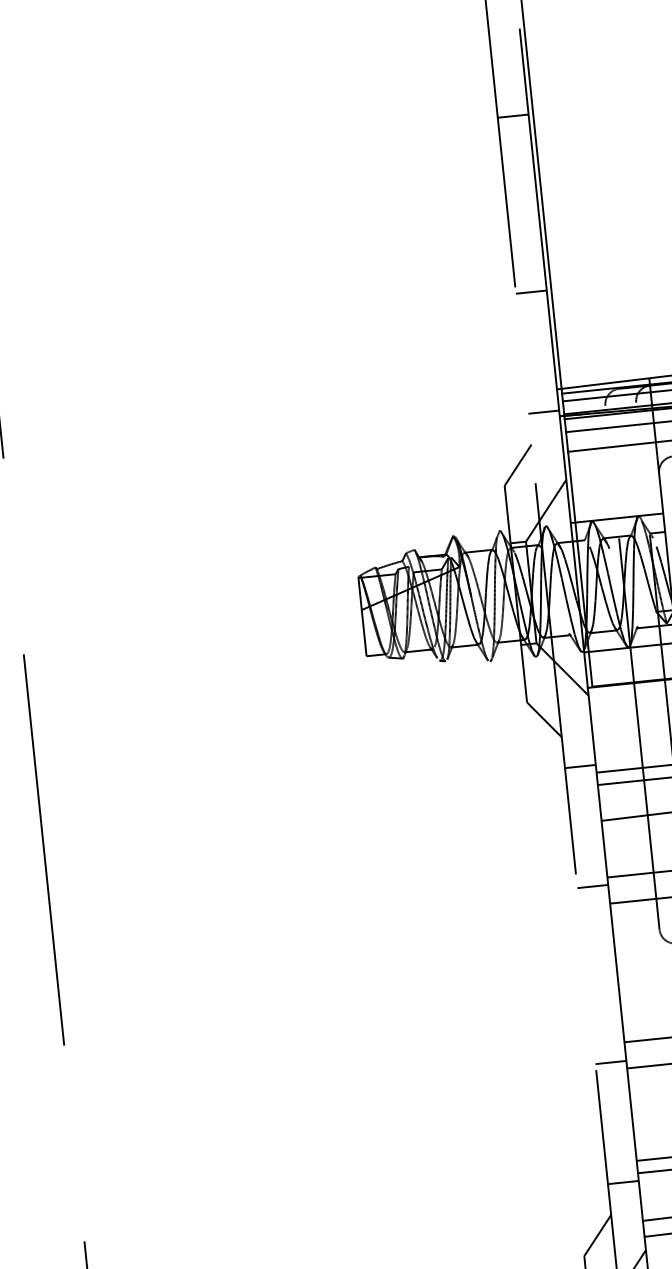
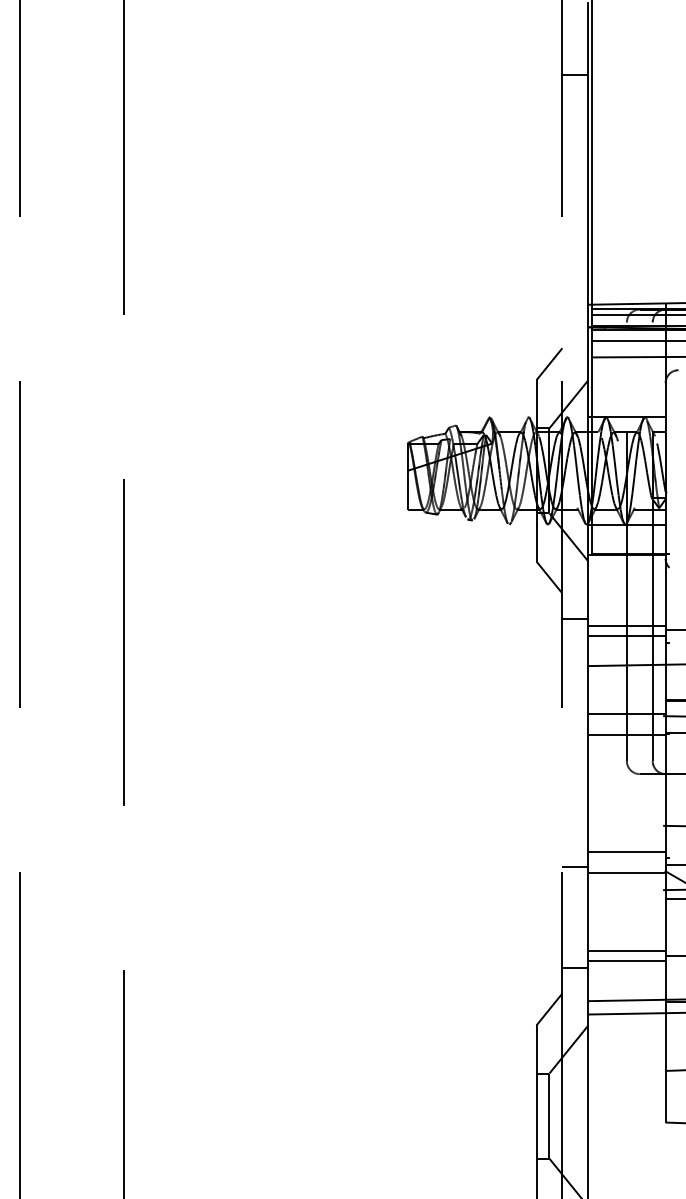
line: (531, 291) -> (575, 221), removed
line: (544, 412) -> (575, 322), removed
line: (593, 886) -> (575, 719), removed

